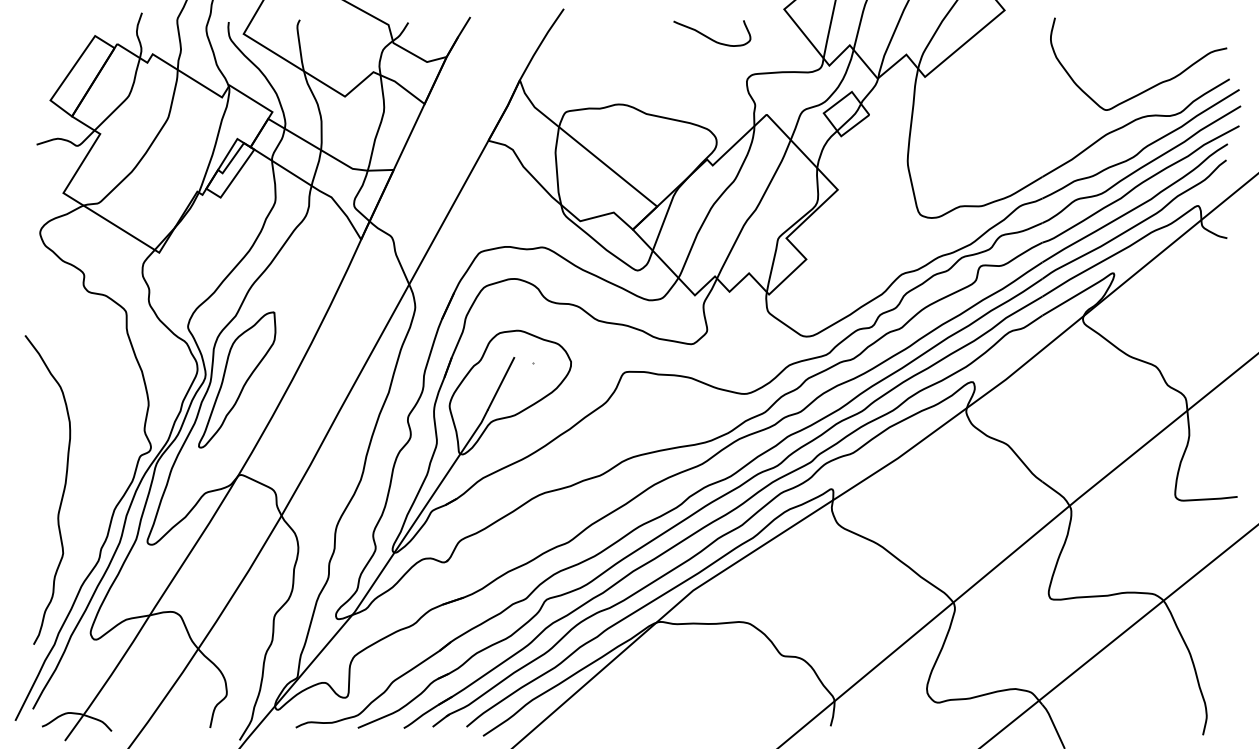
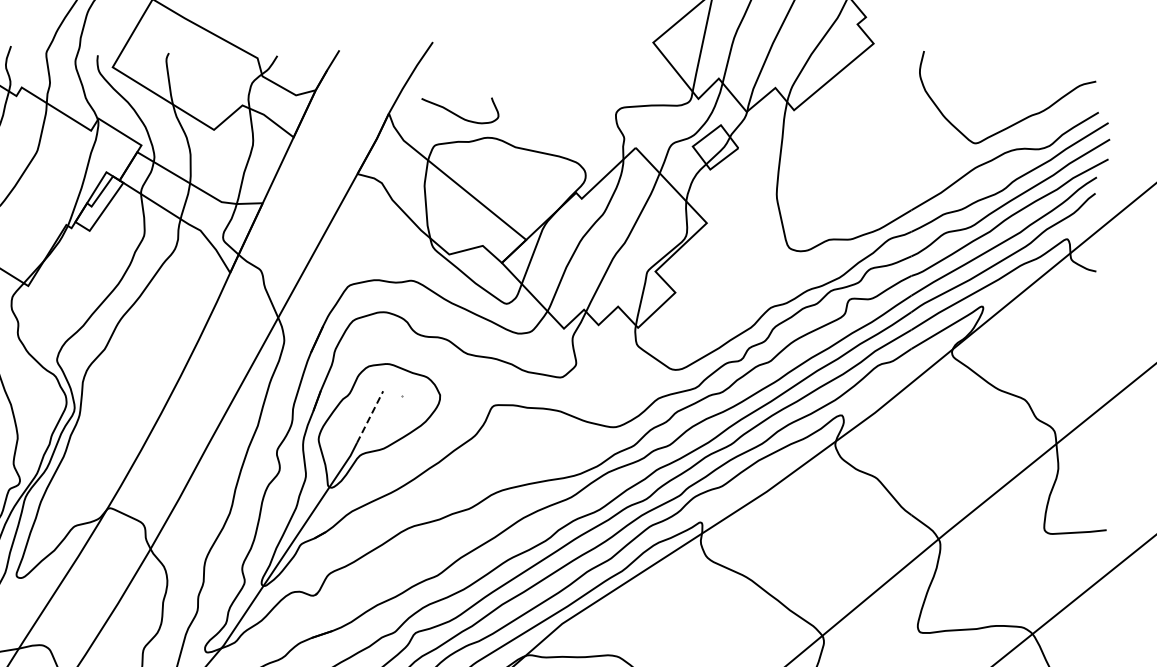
curve: (710, 37) -> (458, 114), moved
part: (237, 379) -> (106, 412), removed
line: (501, 383) -> (370, 416), solid -> dashed

